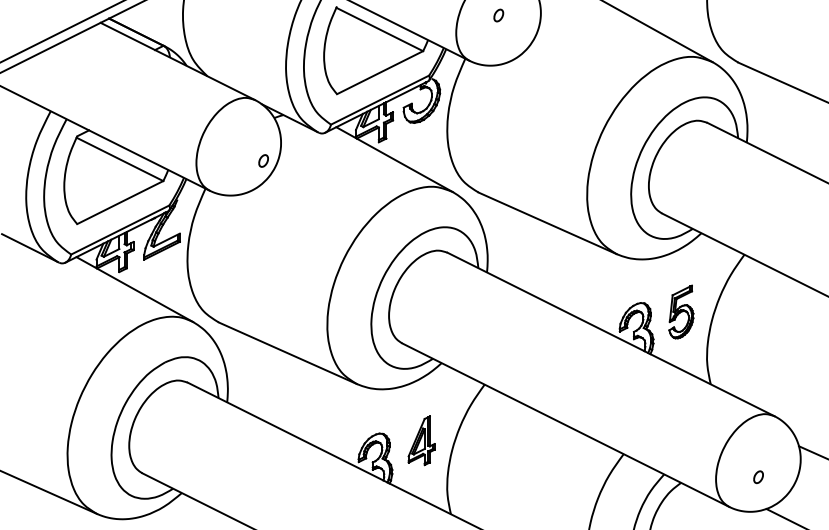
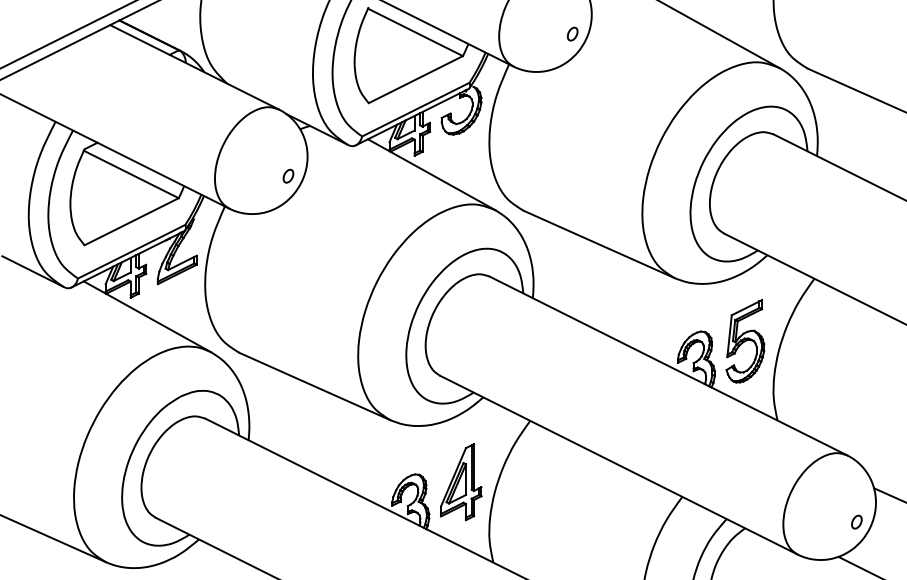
part: (498, 14) -> (572, 33), moved
part: (681, 312) -> (745, 341), size x1.43
part: (421, 440) -> (461, 482), size x1.43
part: (758, 476) -> (856, 521), moved

